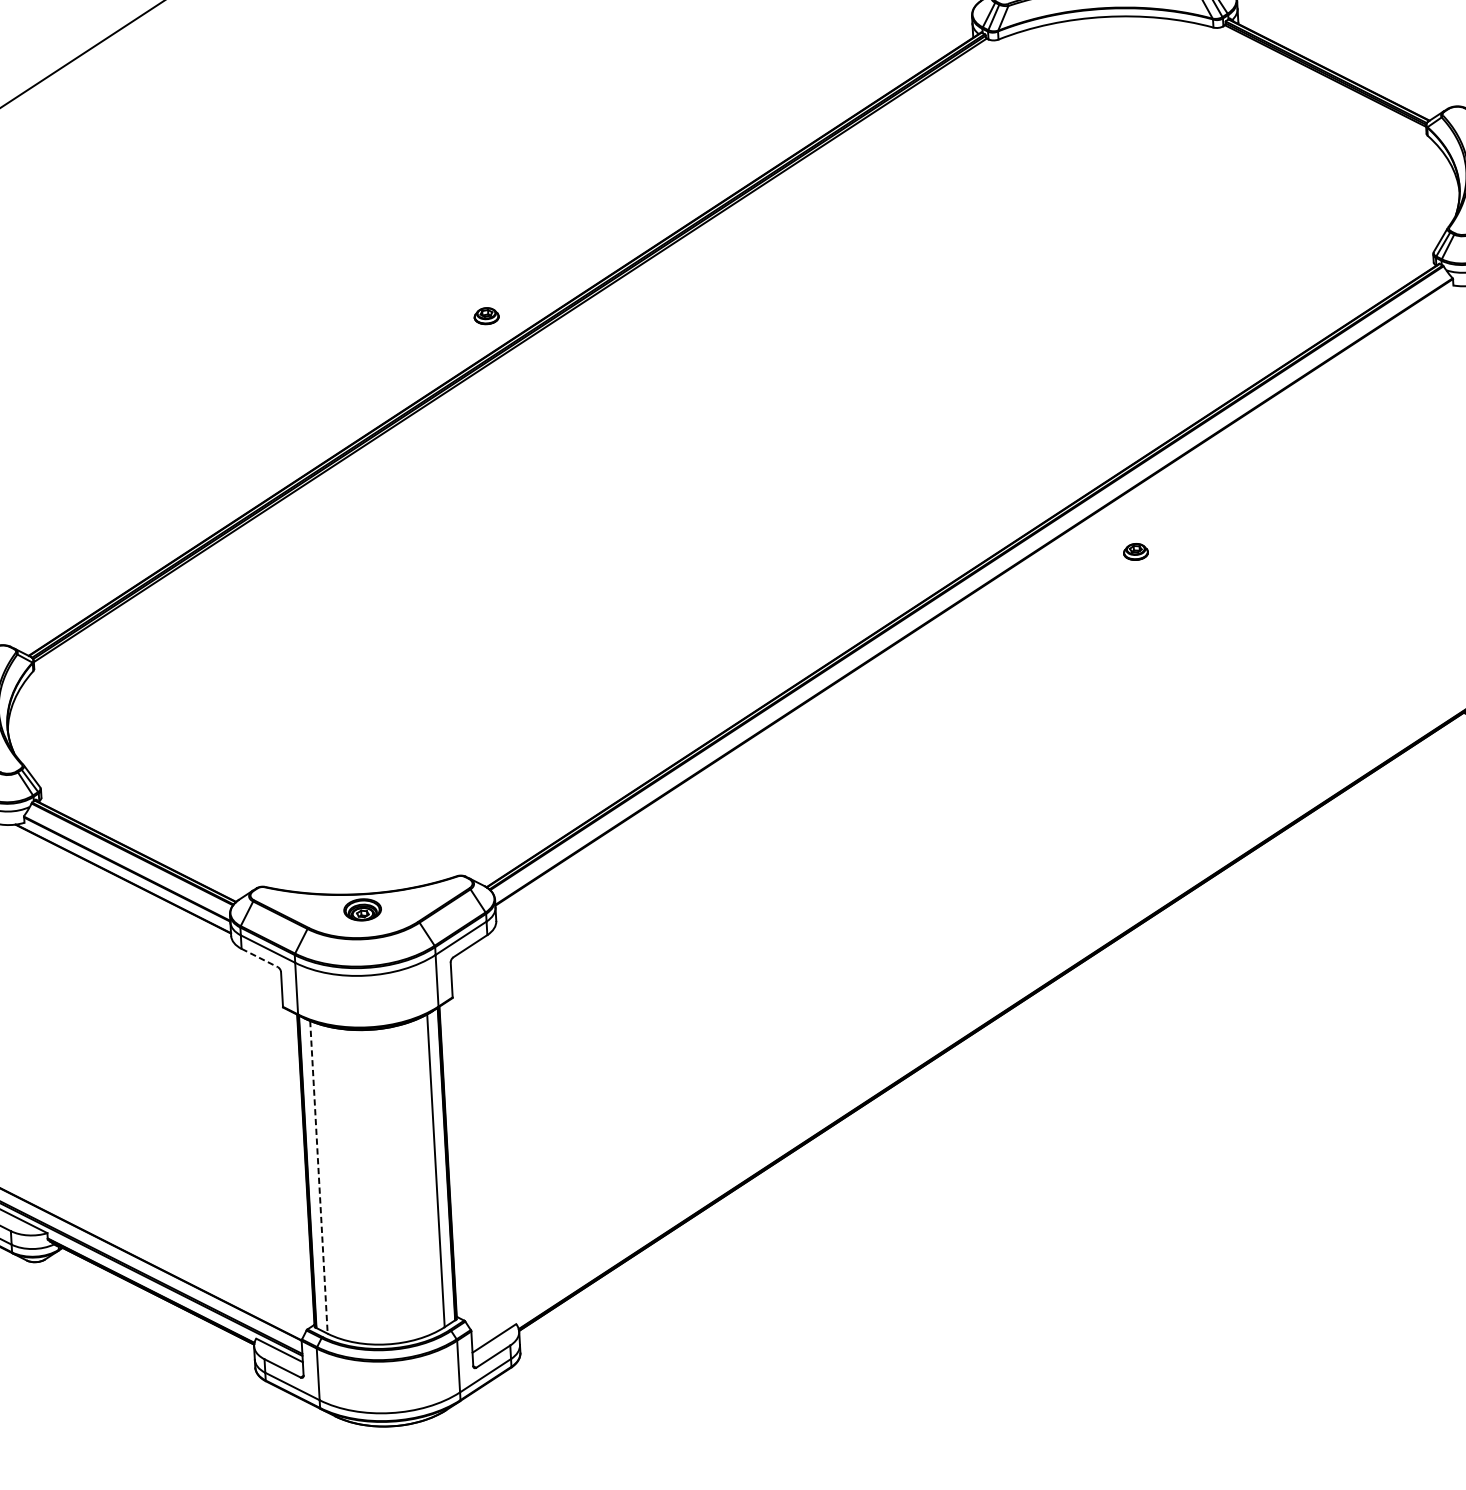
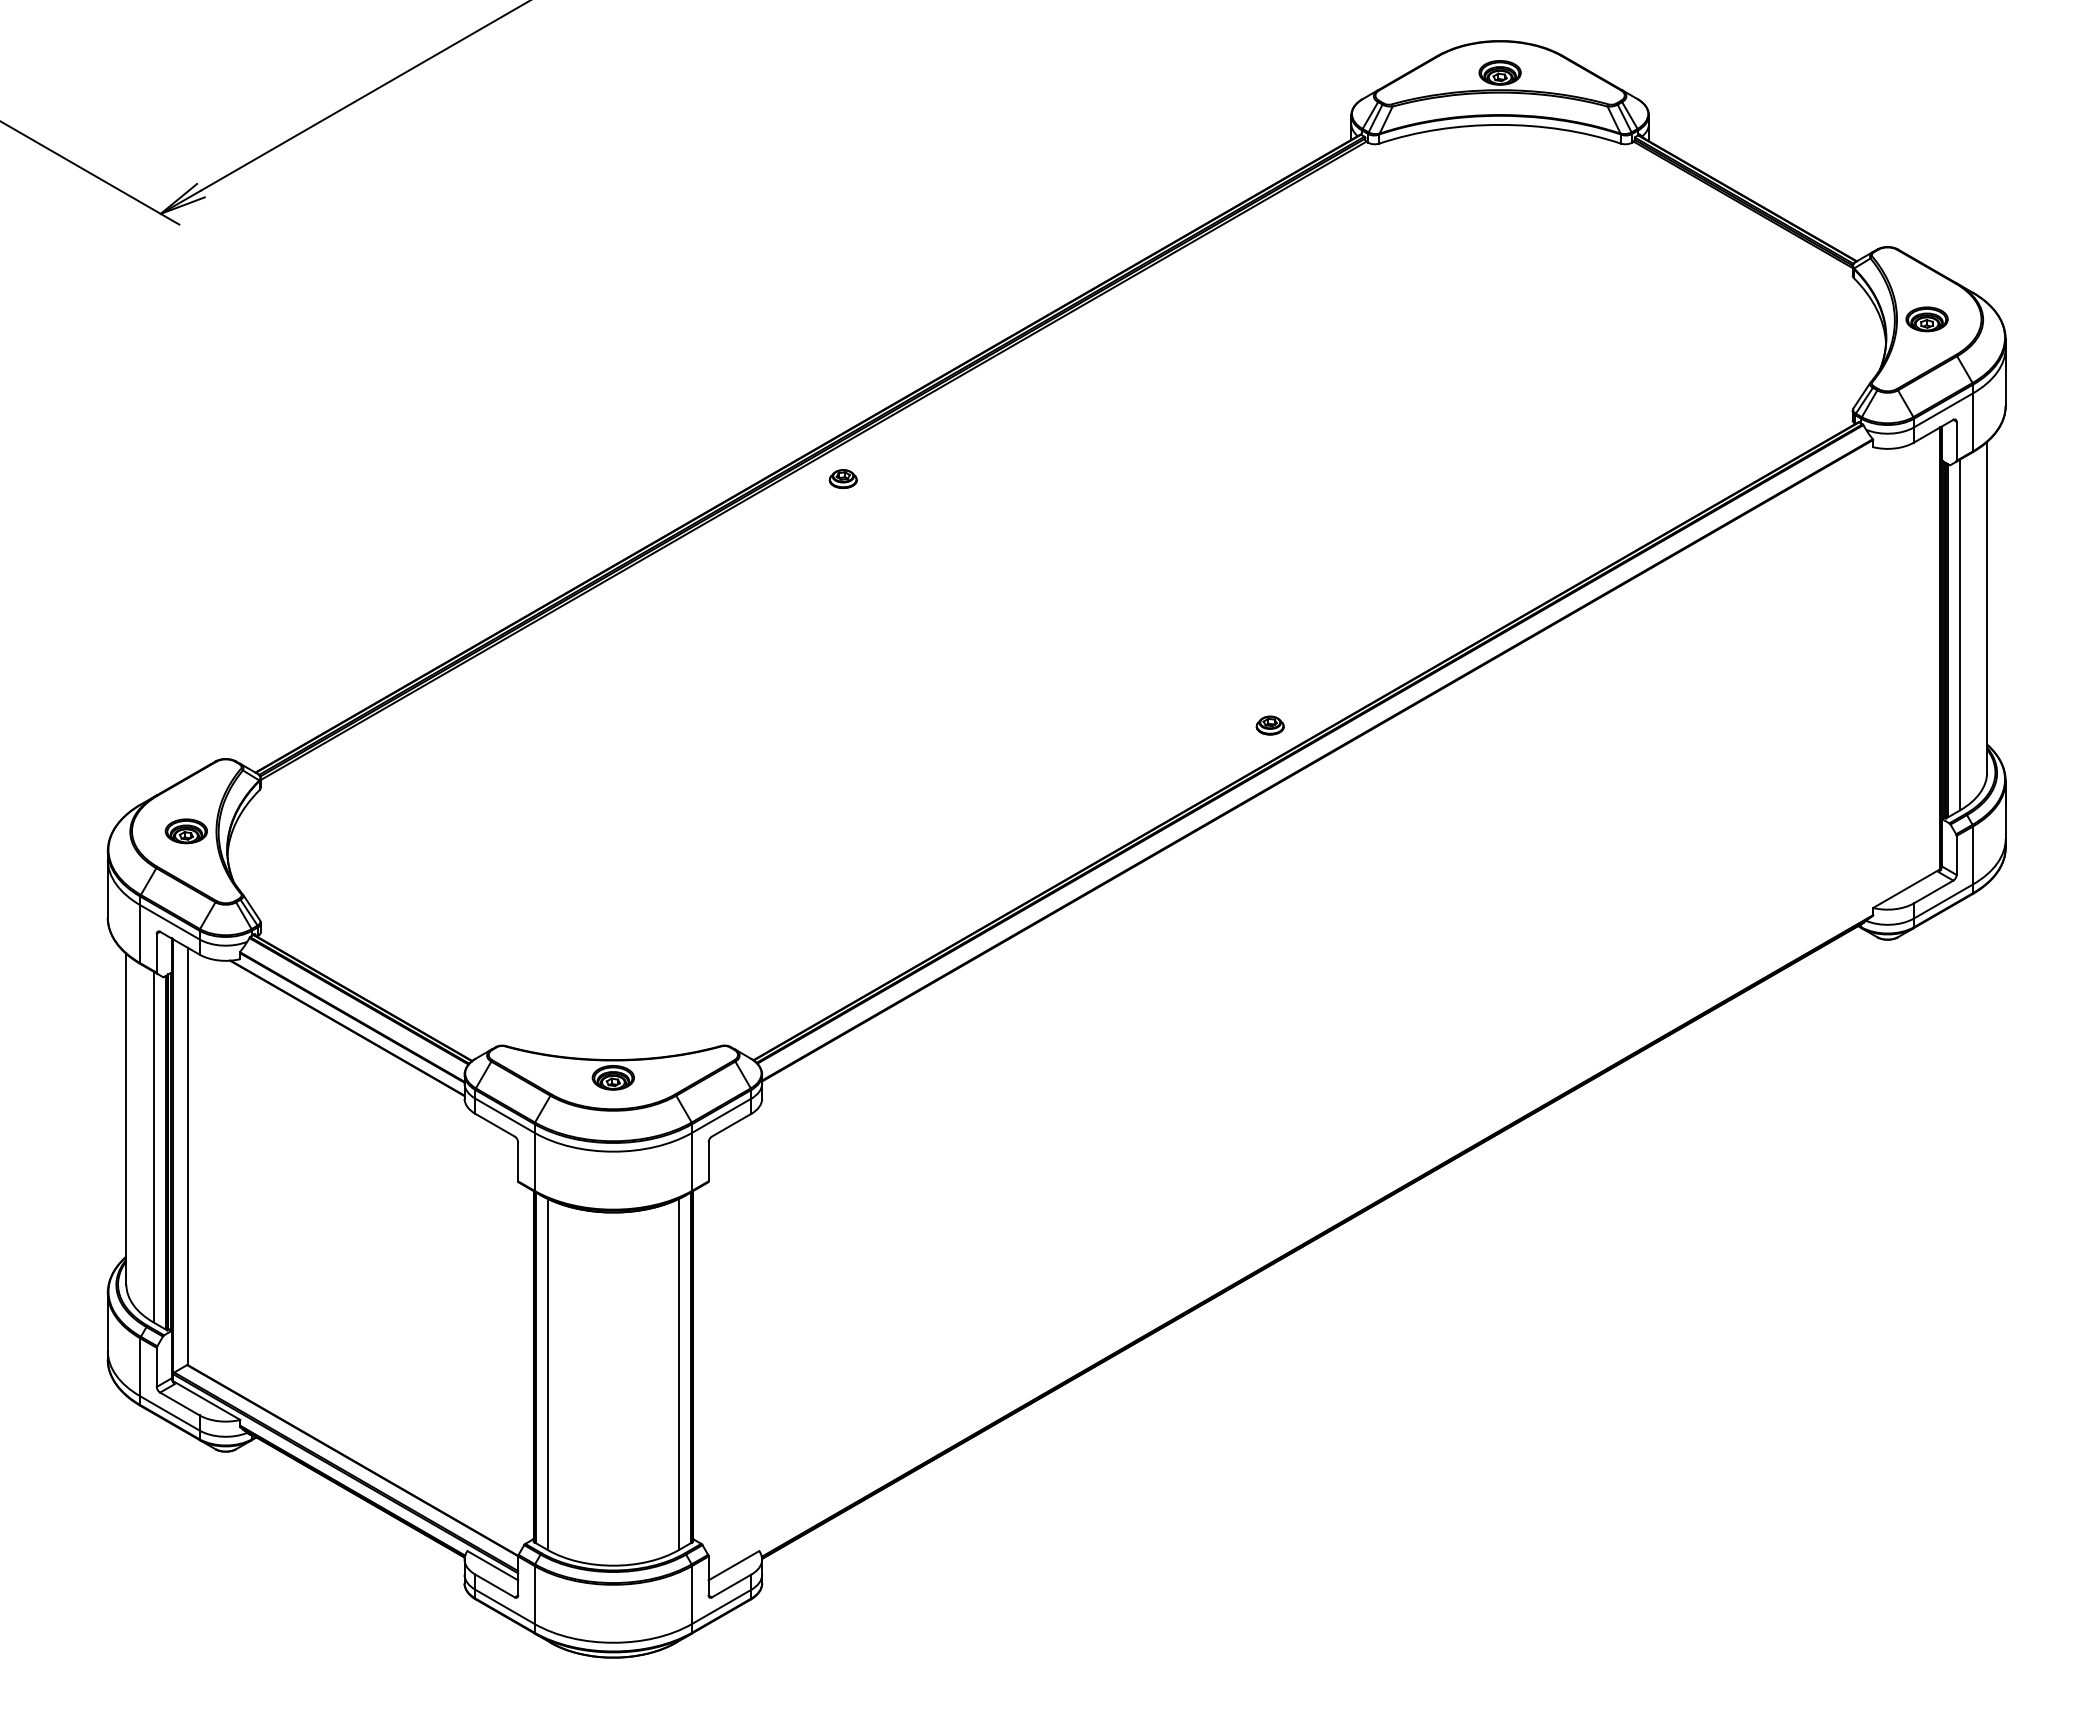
part: (485, 315) -> (842, 478), moved
part: (1135, 551) -> (1269, 725), moved
line: (260, 958) -> (495, 1125), dashed -> solid
line: (318, 1177) -> (547, 1374), dashed -> solid

